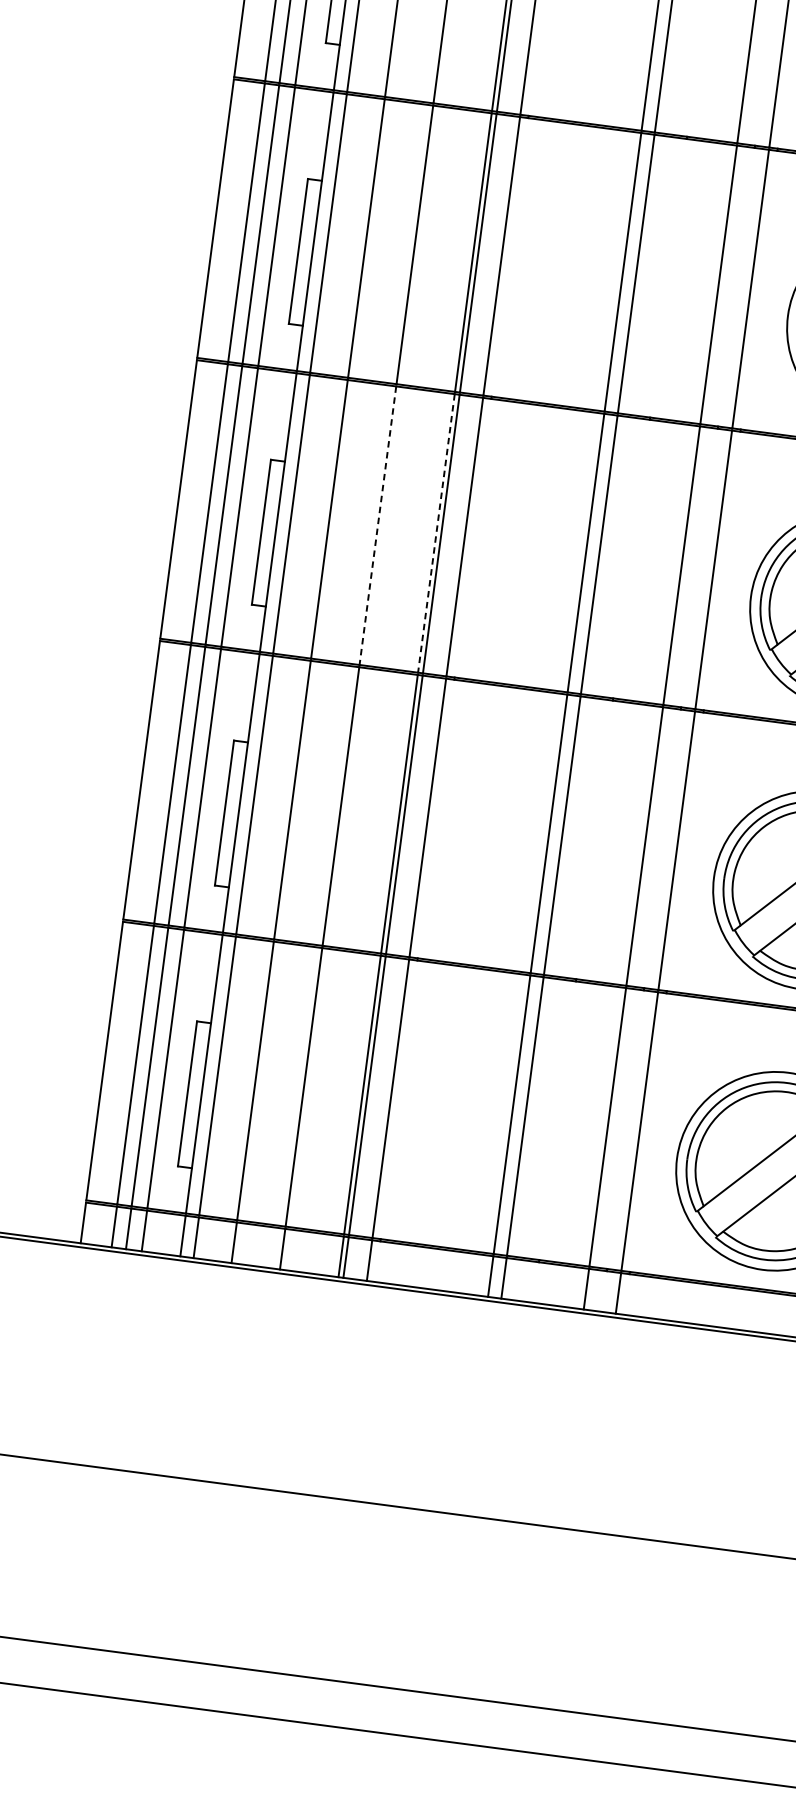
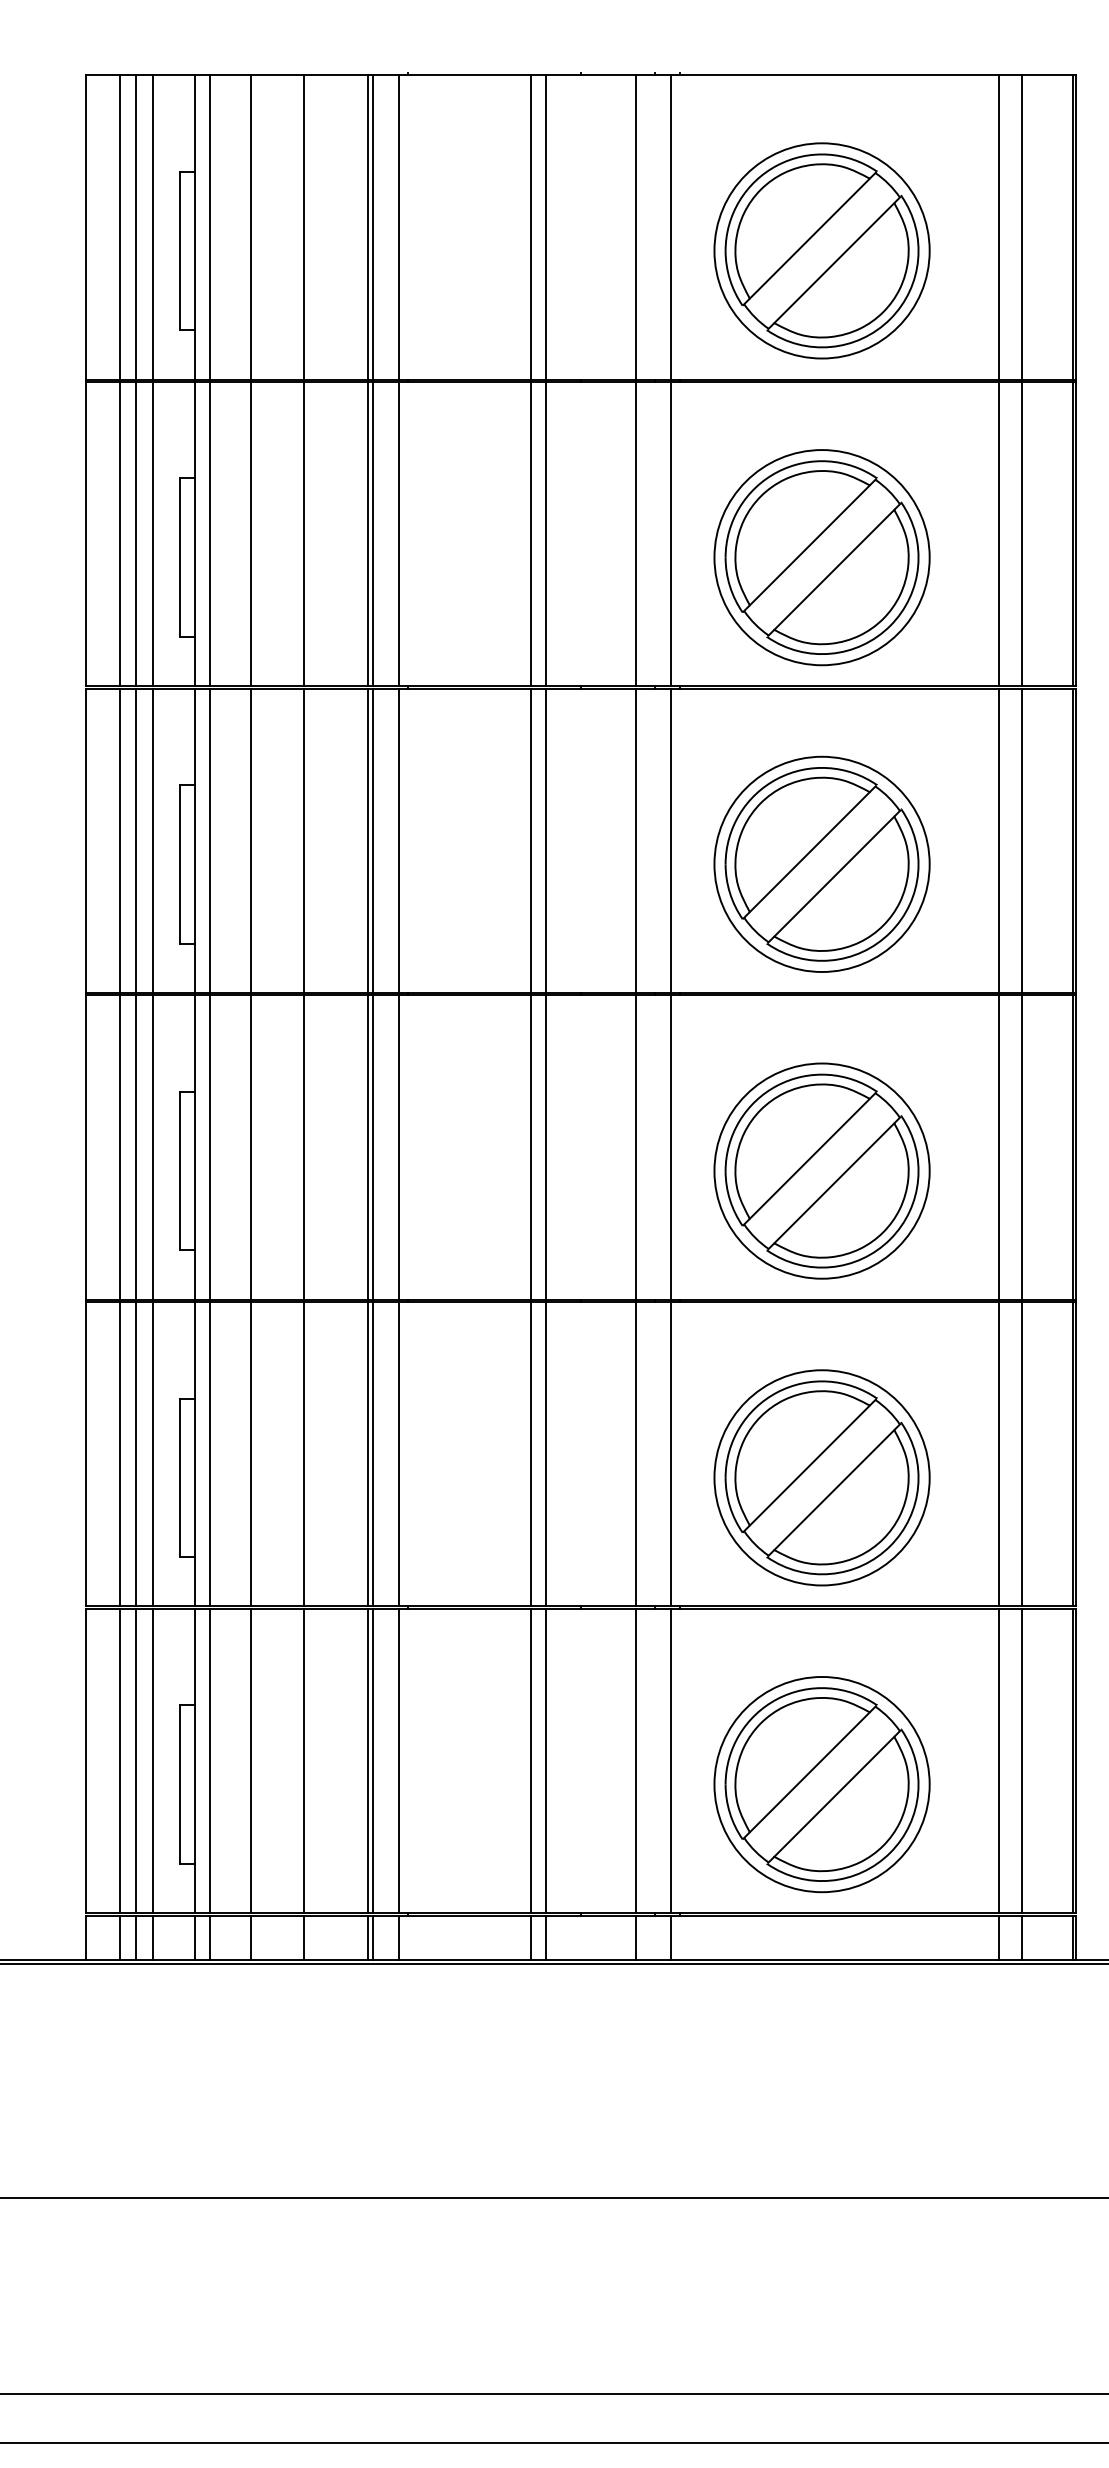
line: (377, 526) -> (303, 1148), dashed -> solid
line: (436, 534) -> (367, 1148), dashed -> solid

